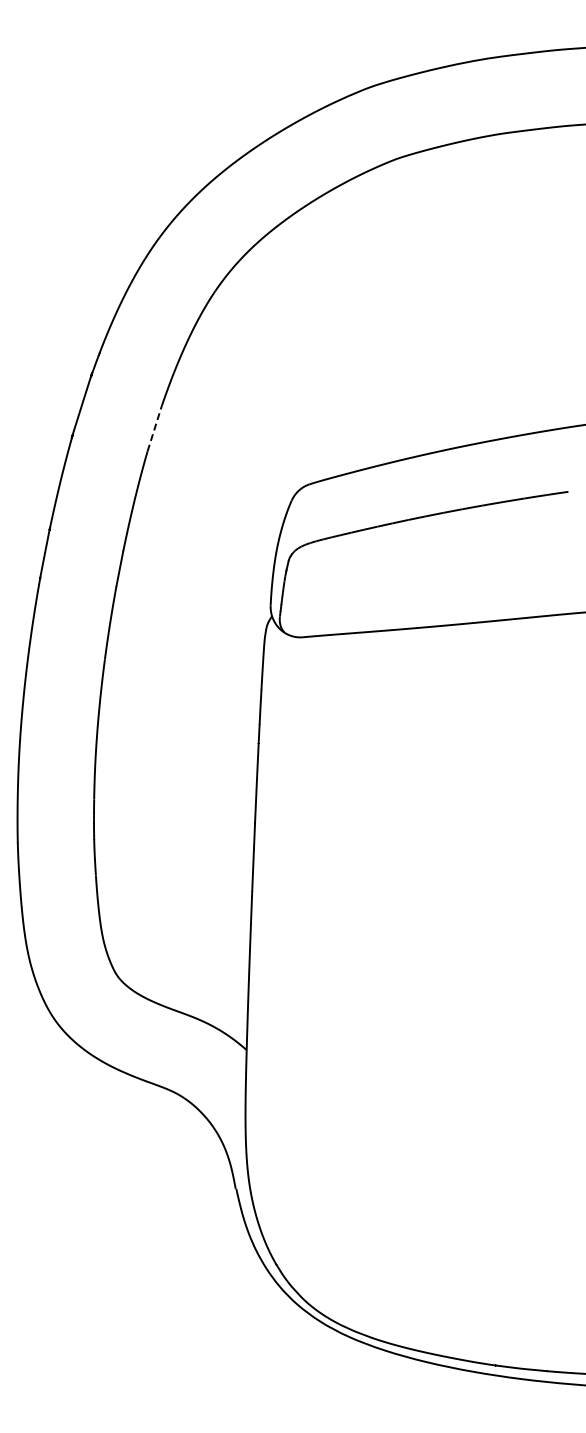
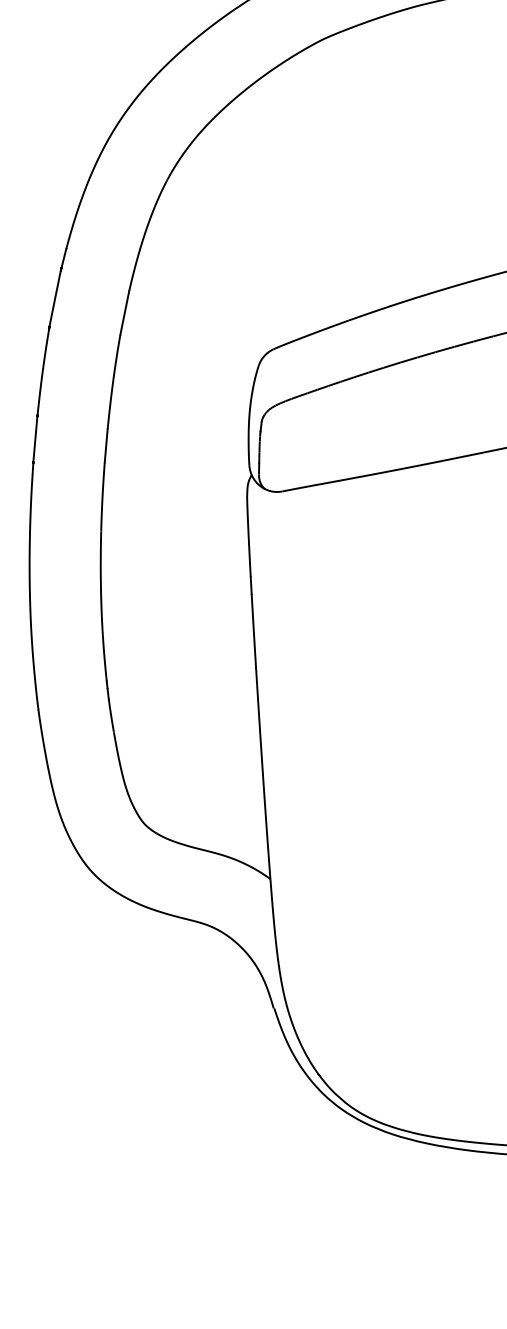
line: (154, 428) -> (124, 312), dashed -> solid

